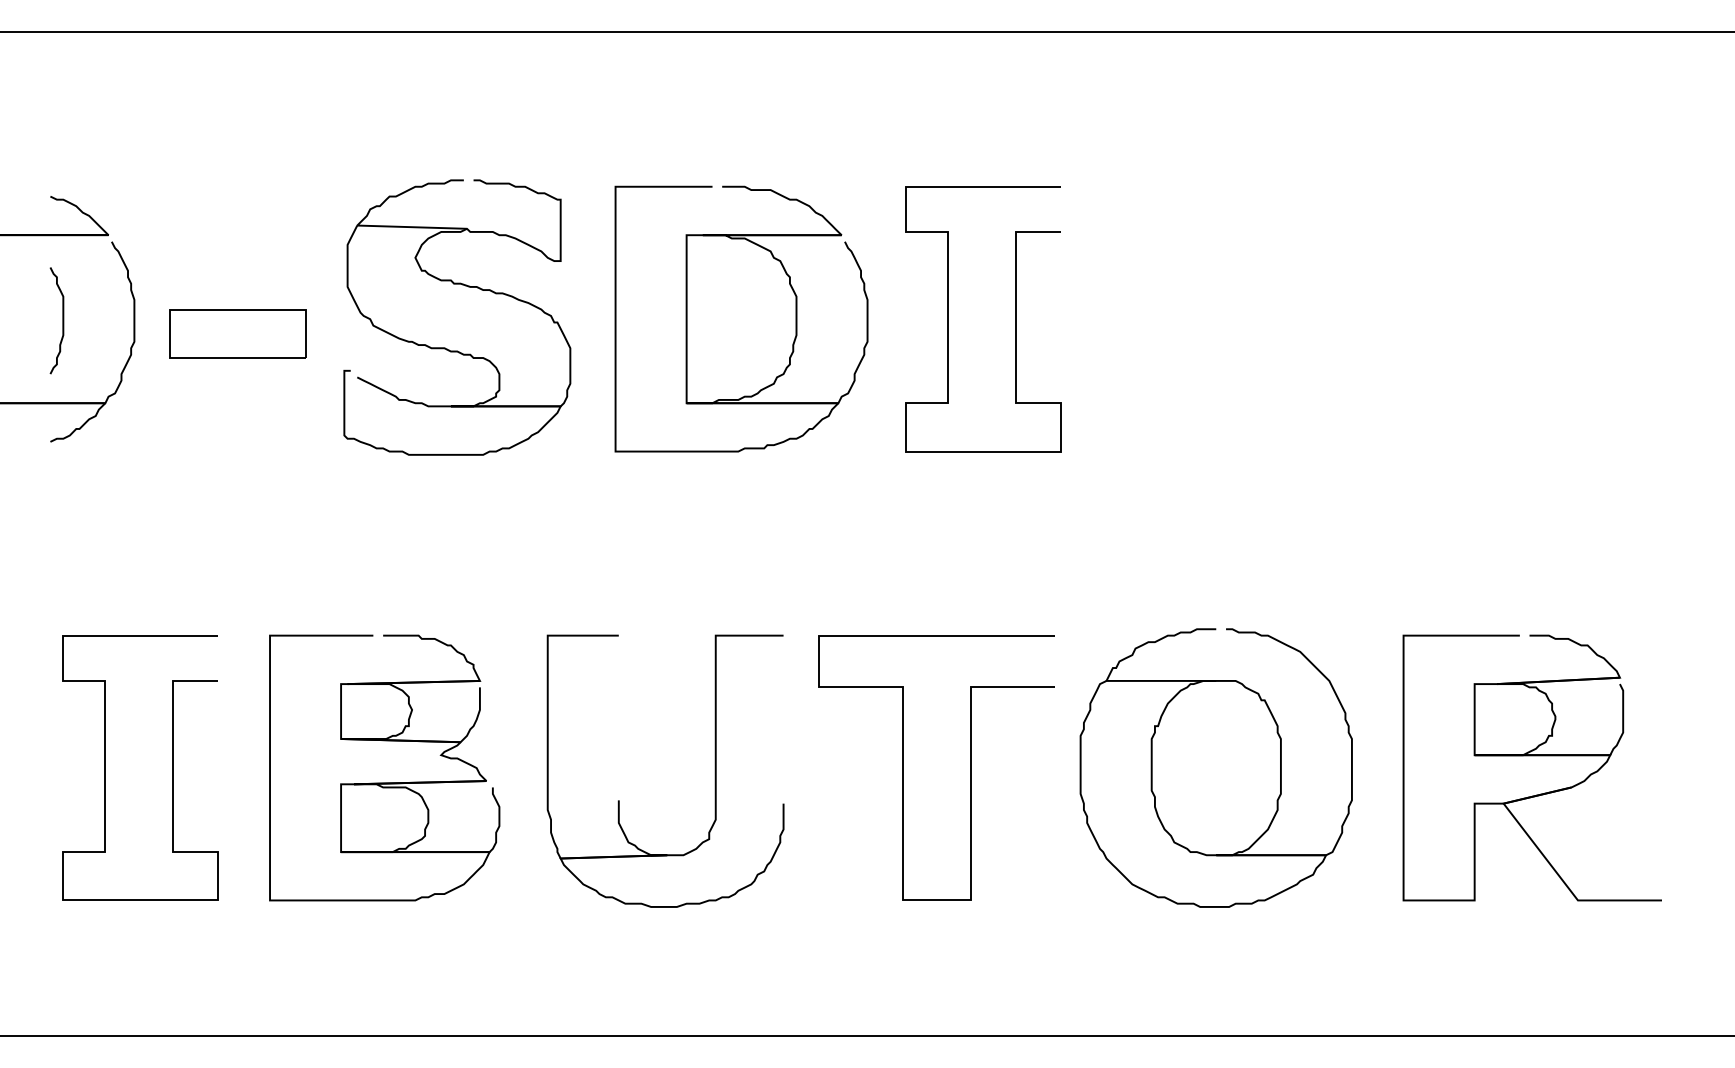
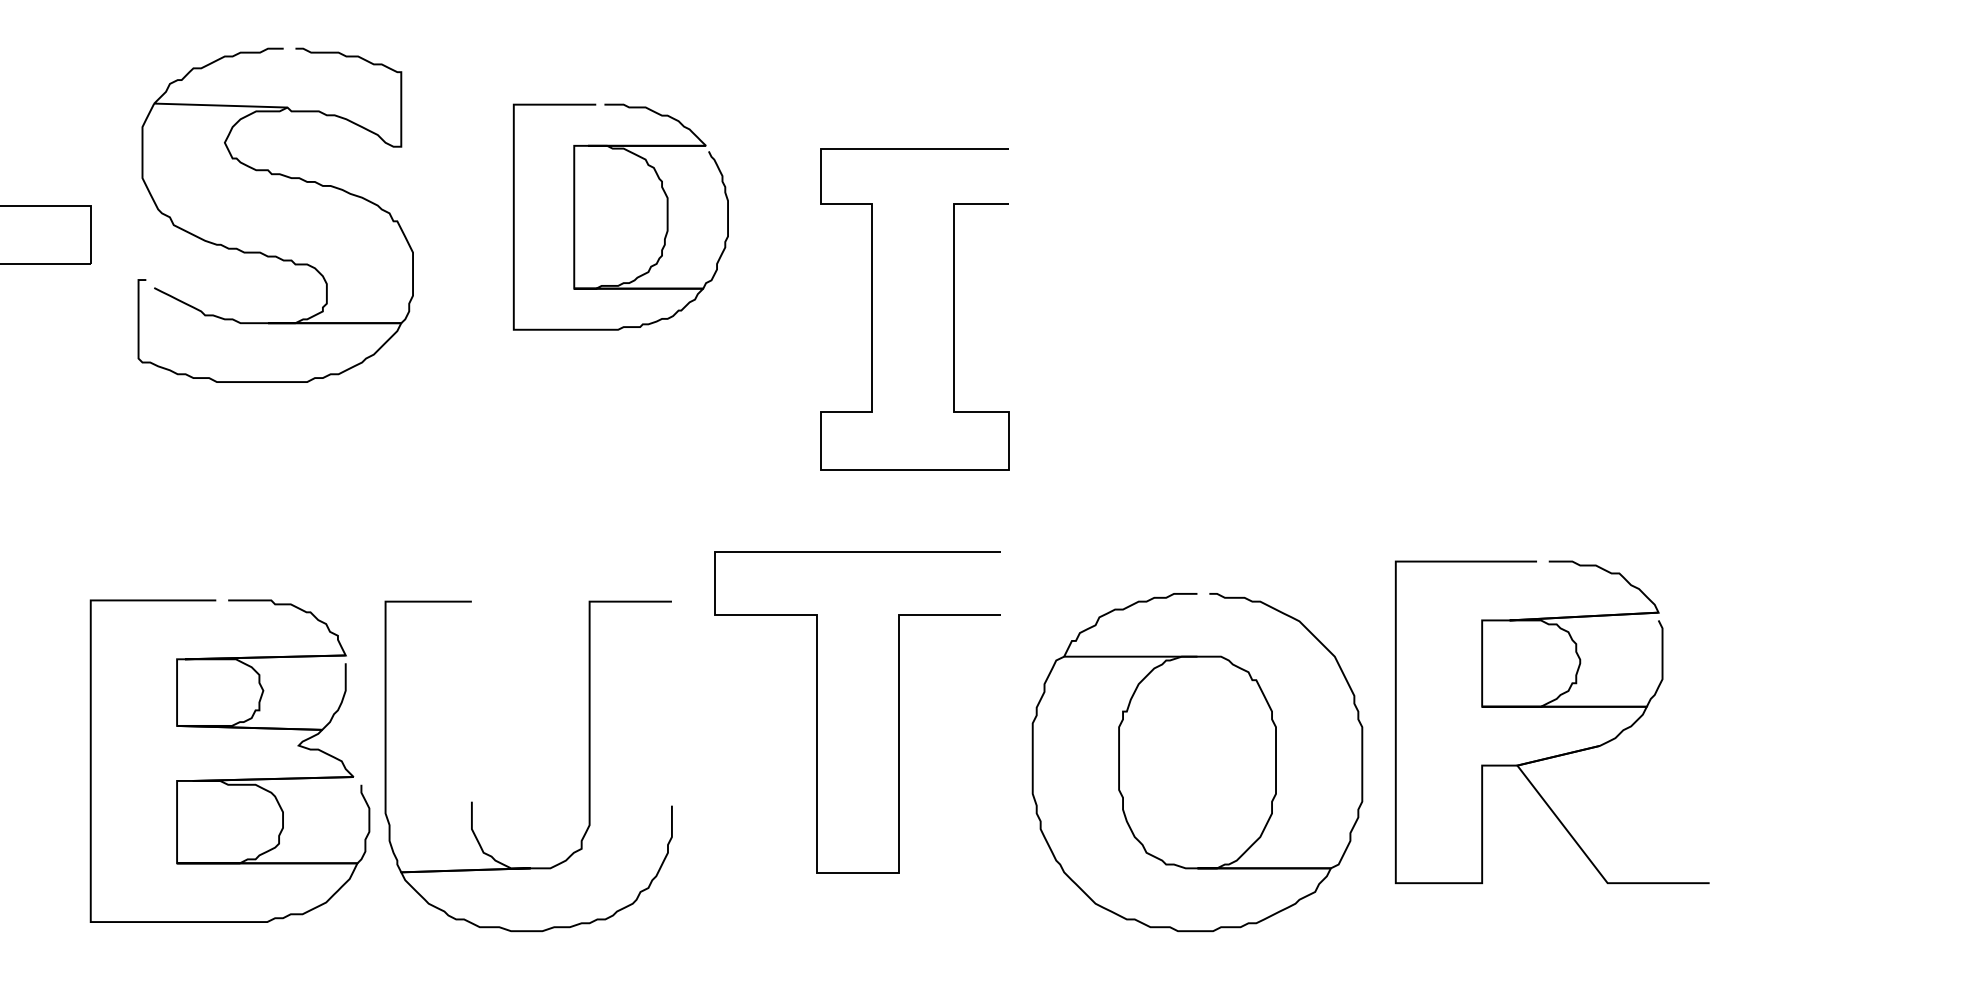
part: (741, 318) -> (620, 216), size x0.7
curve: (1015, 319) -> (953, 309), moved
part: (1531, 756) -> (1551, 708), moved
curve: (903, 767) -> (817, 711), moved
part: (384, 782) -> (229, 778), moved

